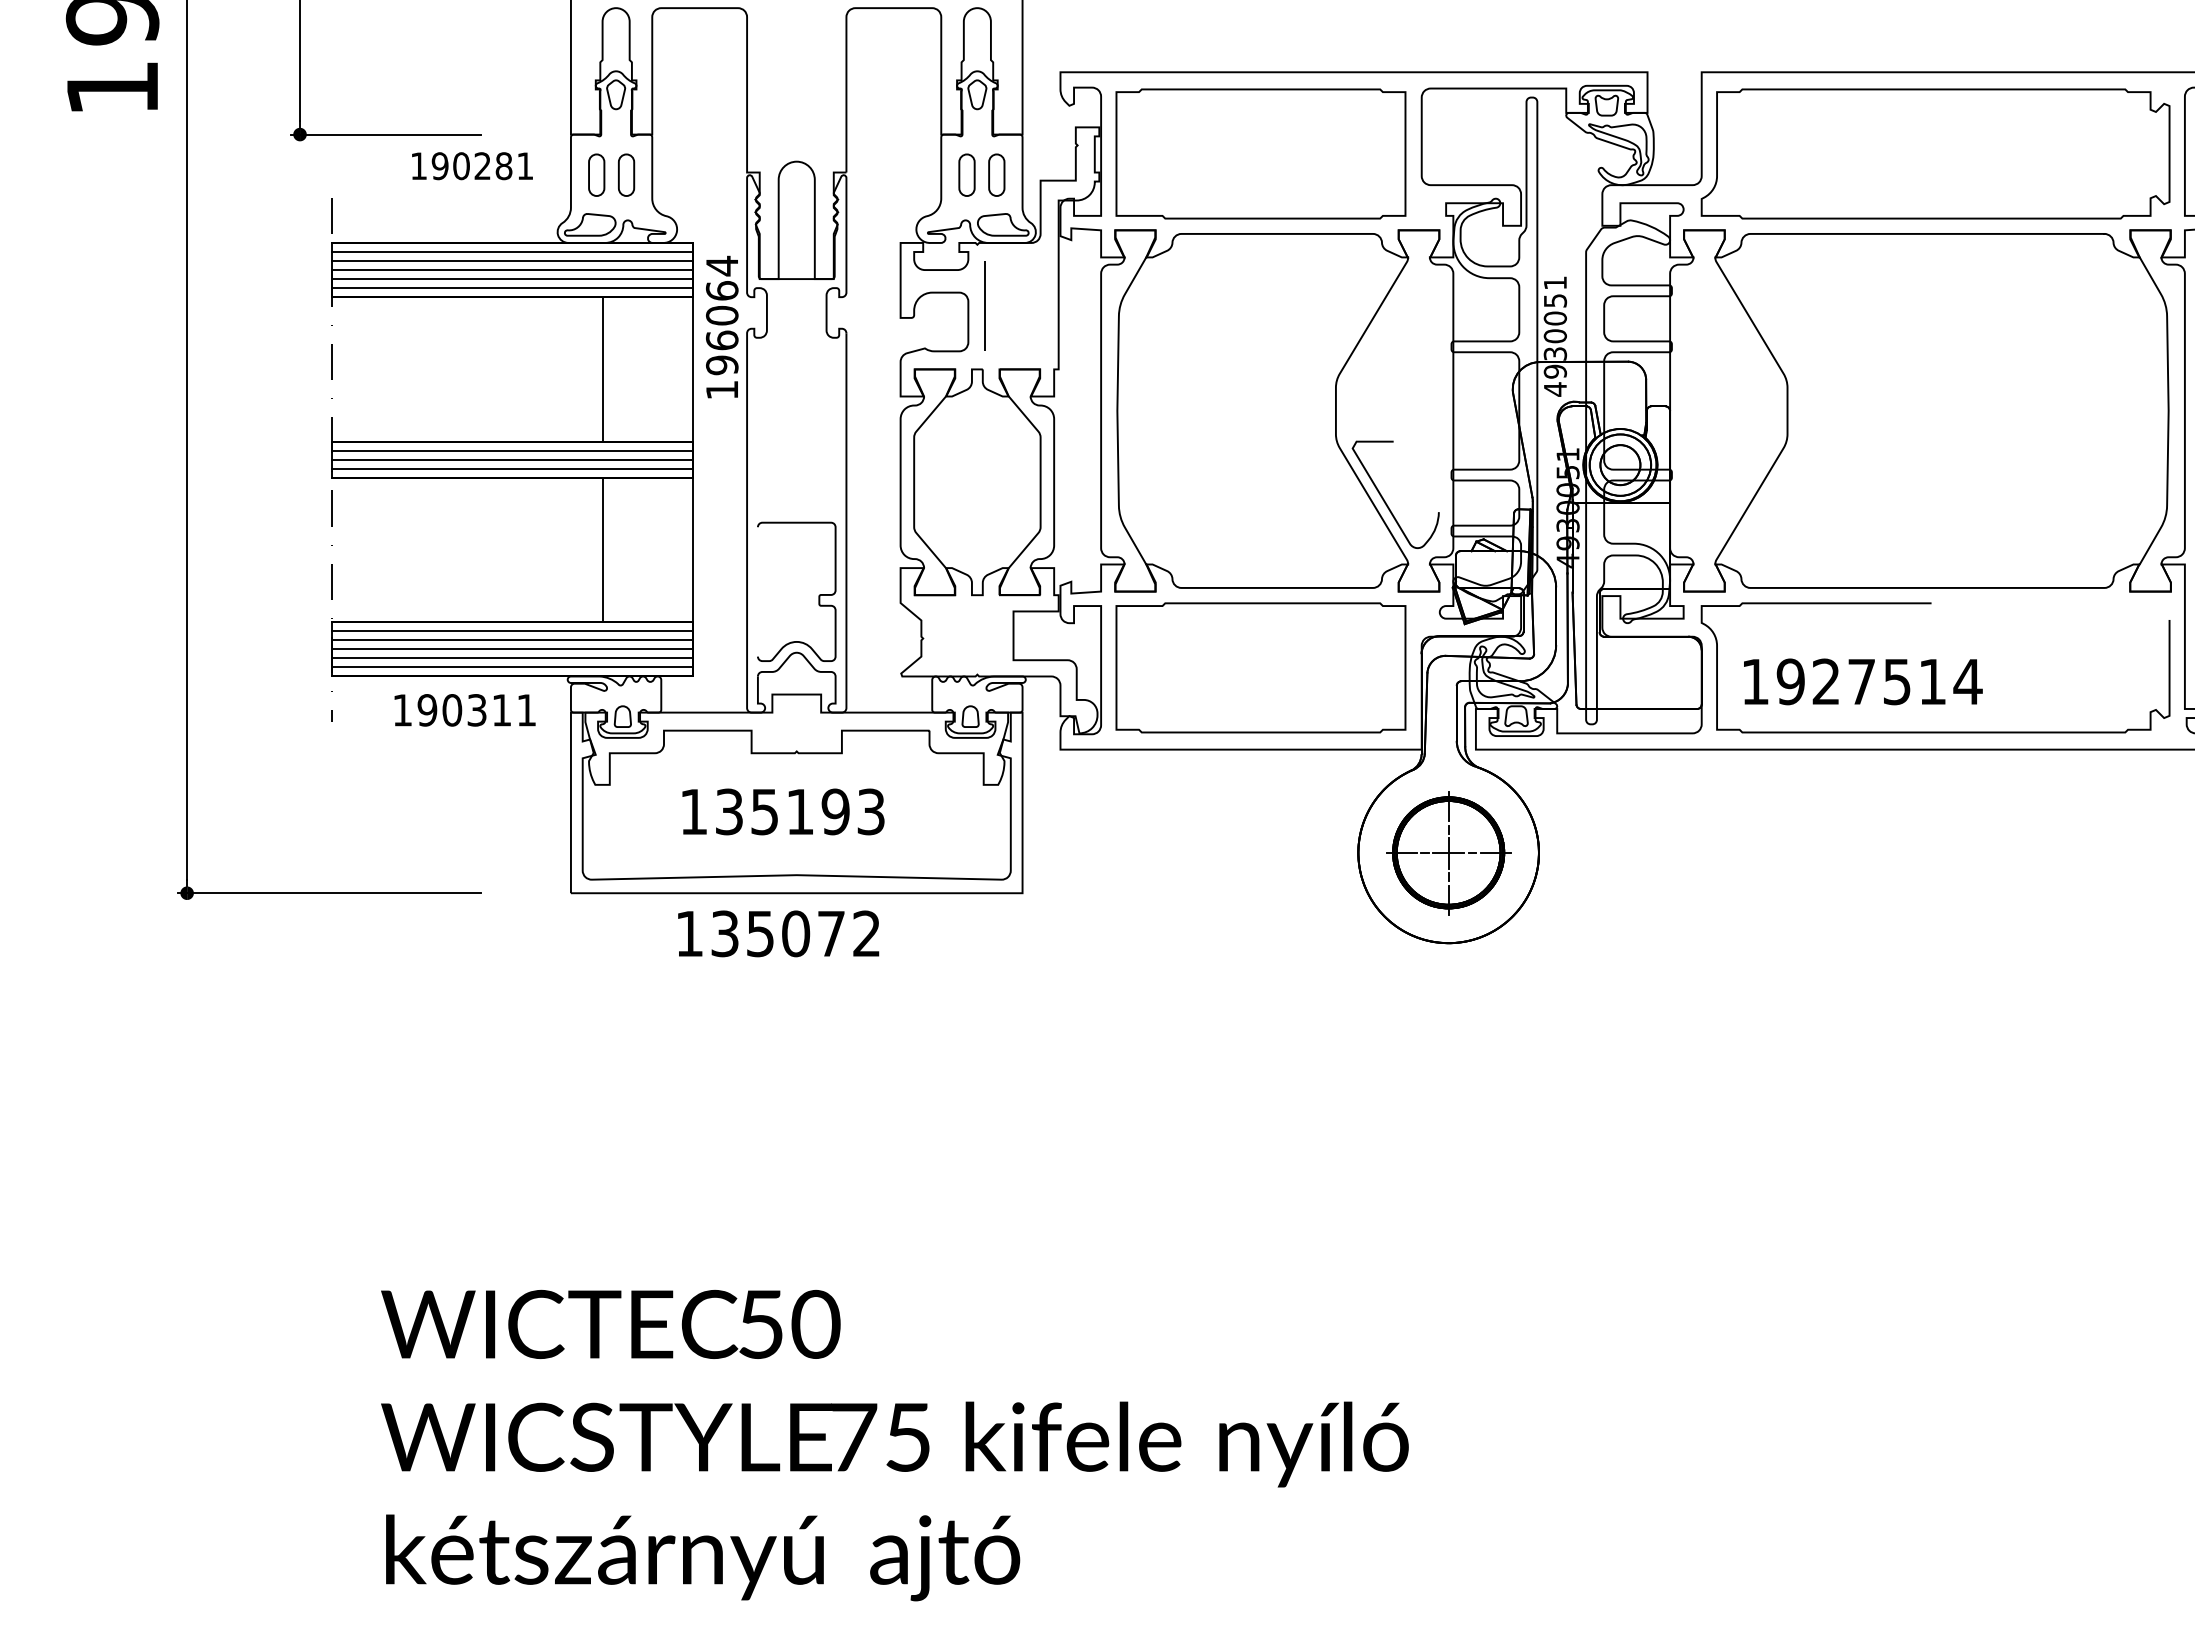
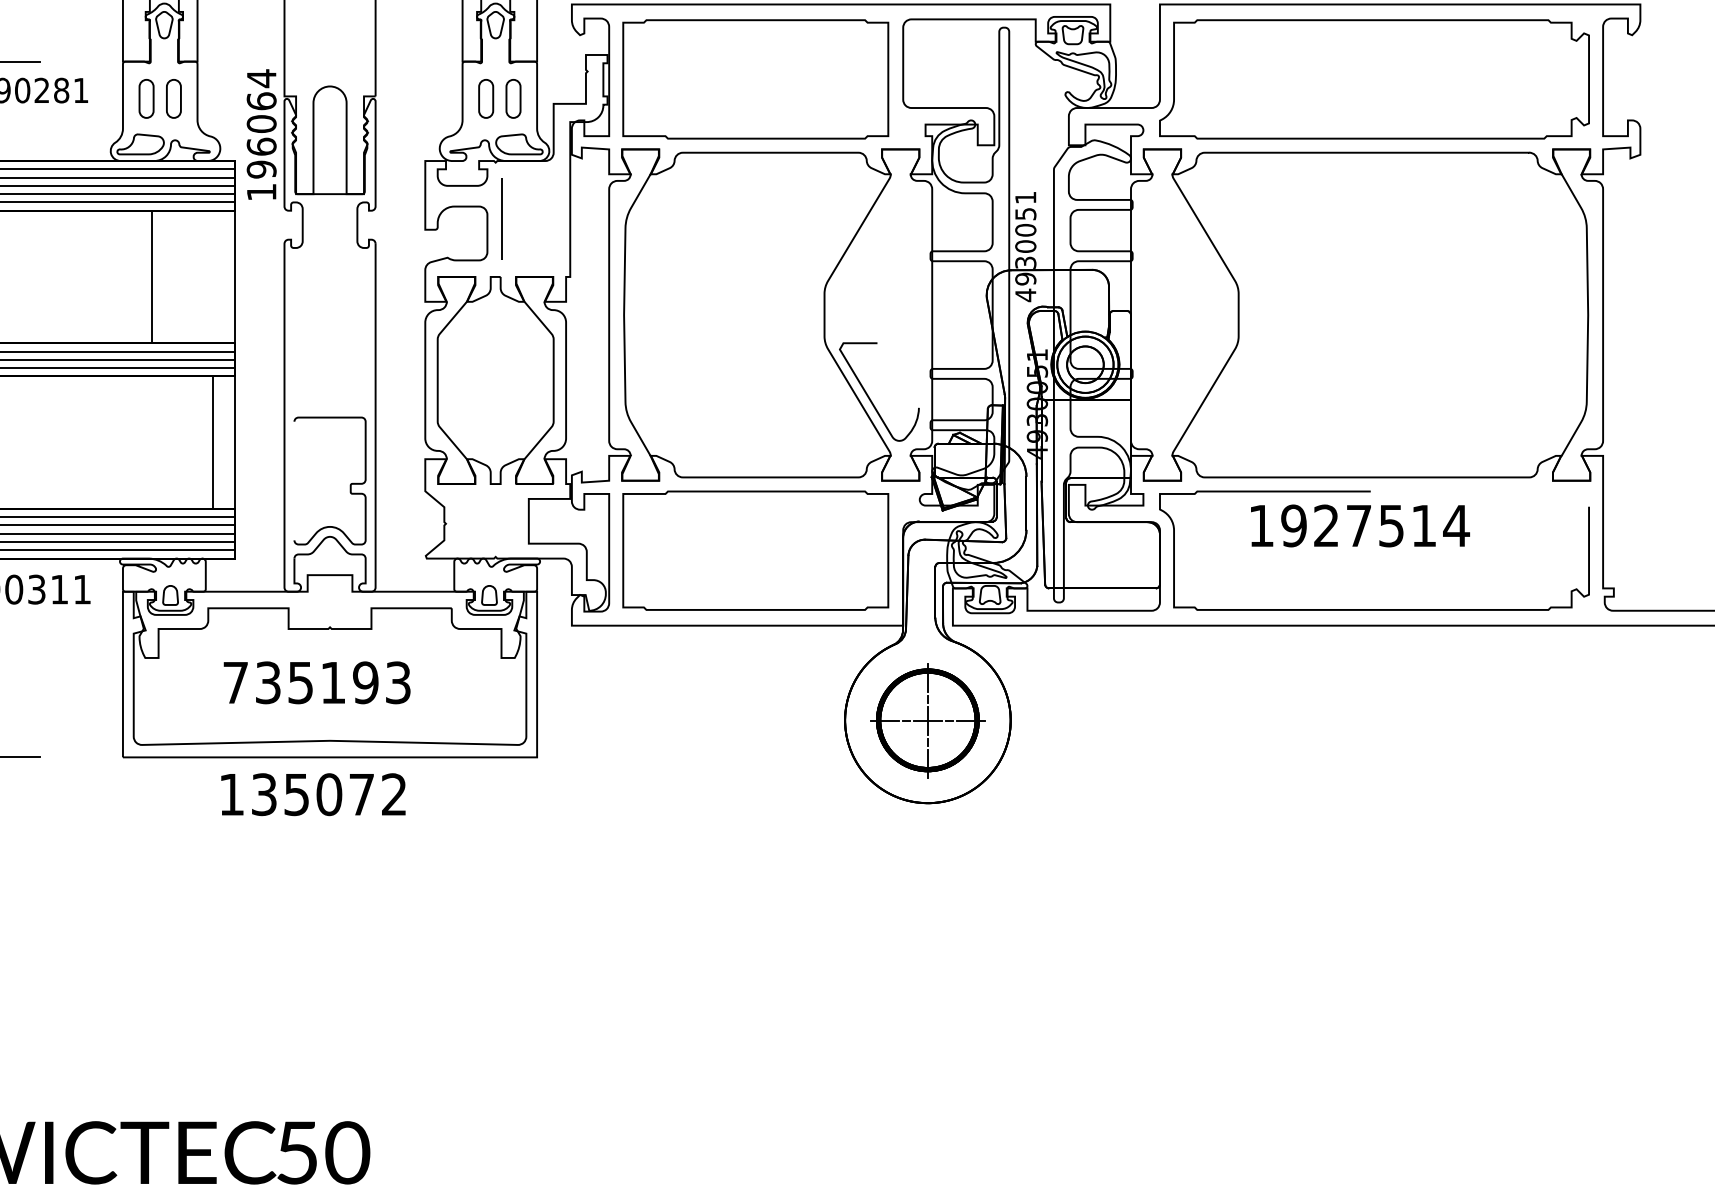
text: (722, 326) -> (261, 133), moved
line: (602, 549) -> (212, 442), moved
text: (1863, 681) -> (1360, 525), moved
text: (693, 811) -> (235, 682), 135193 -> 735193

